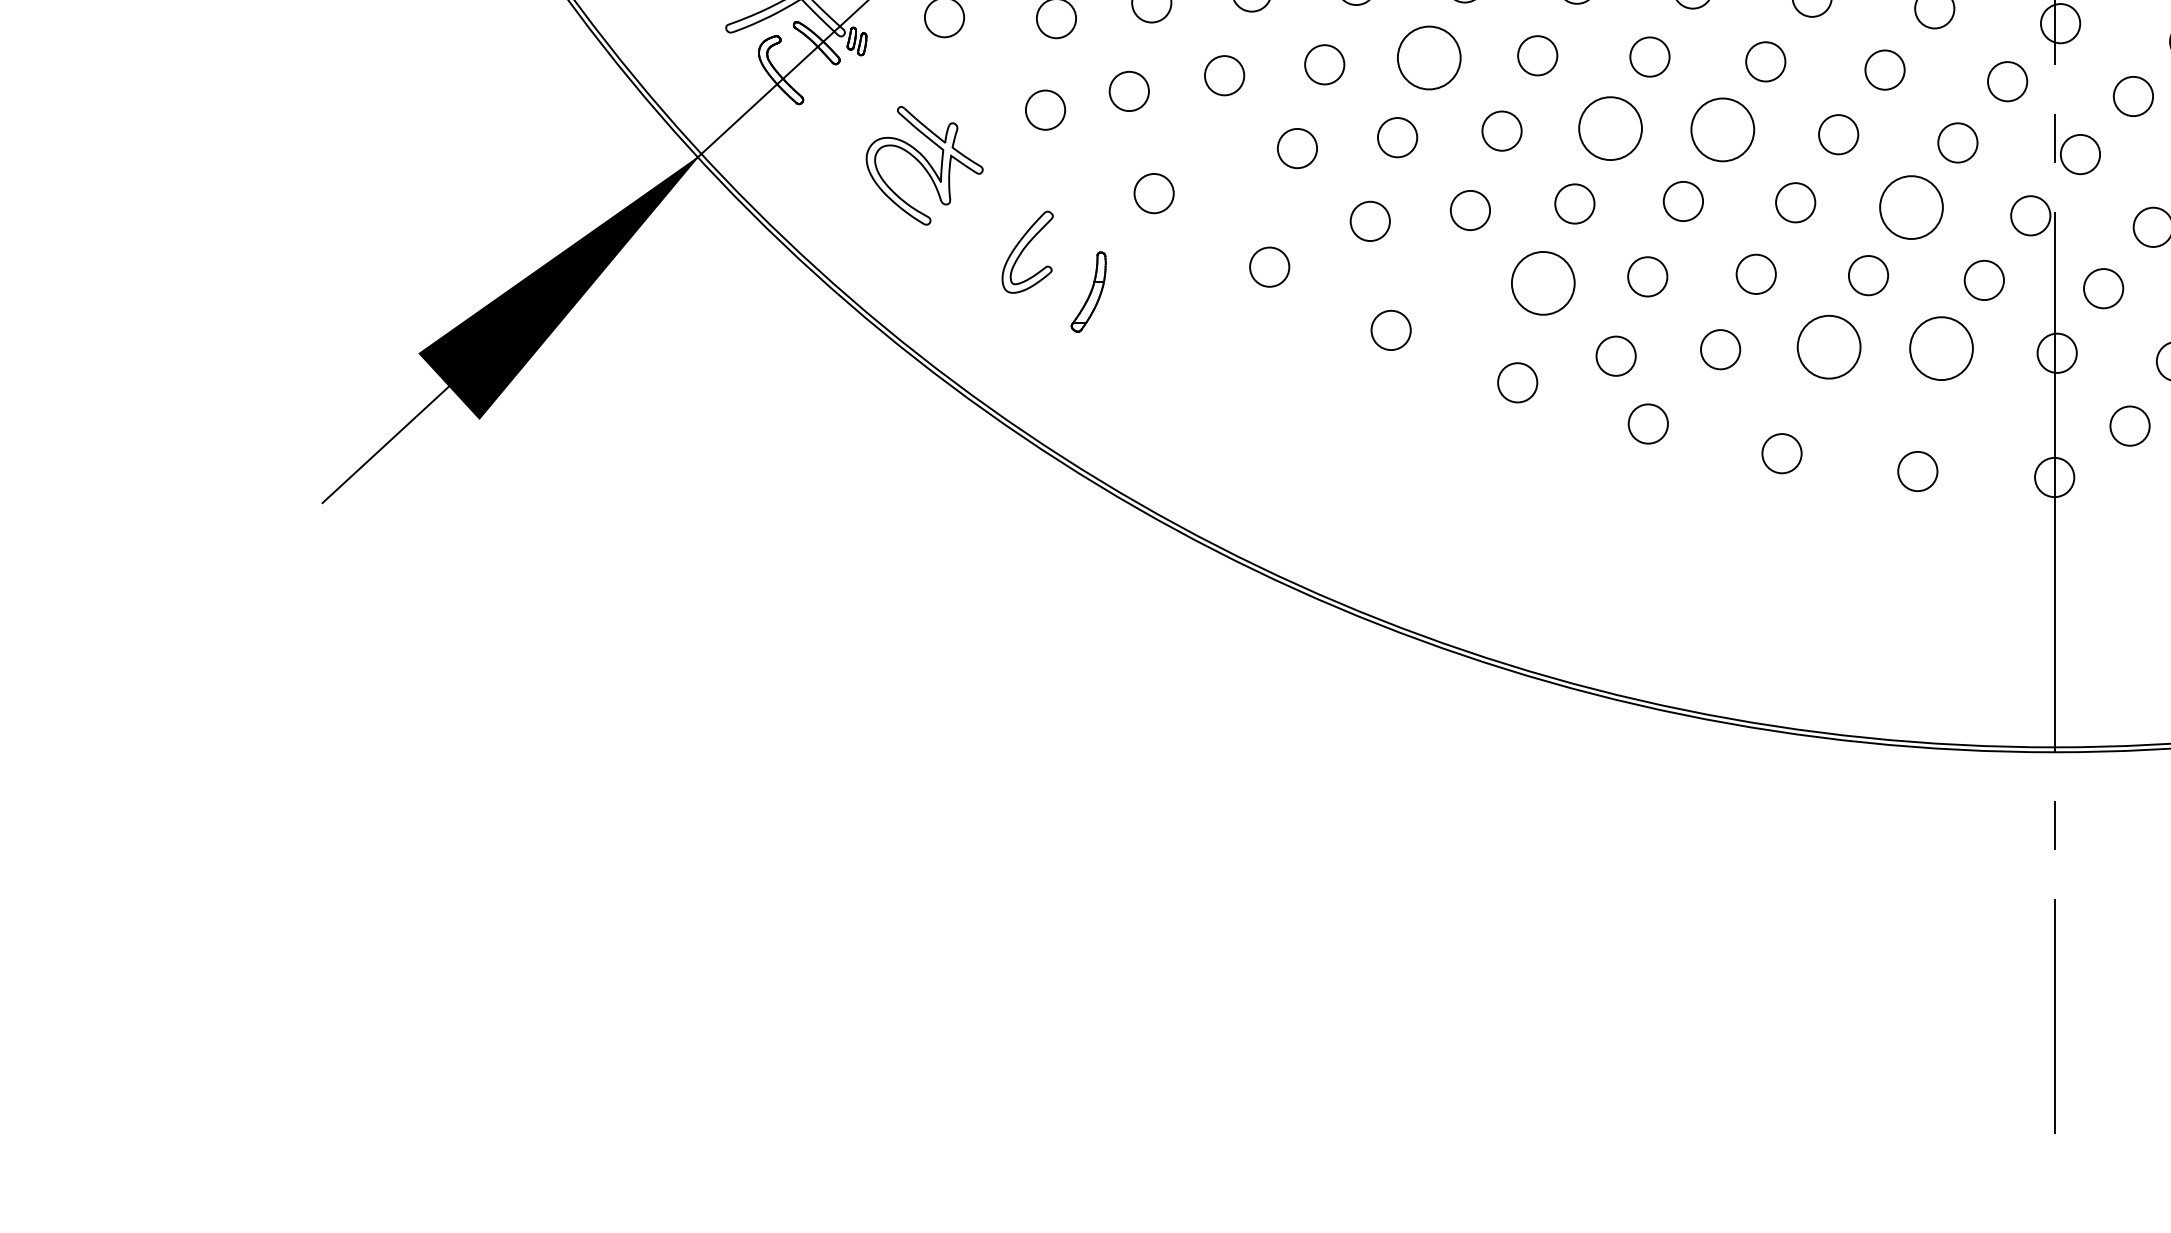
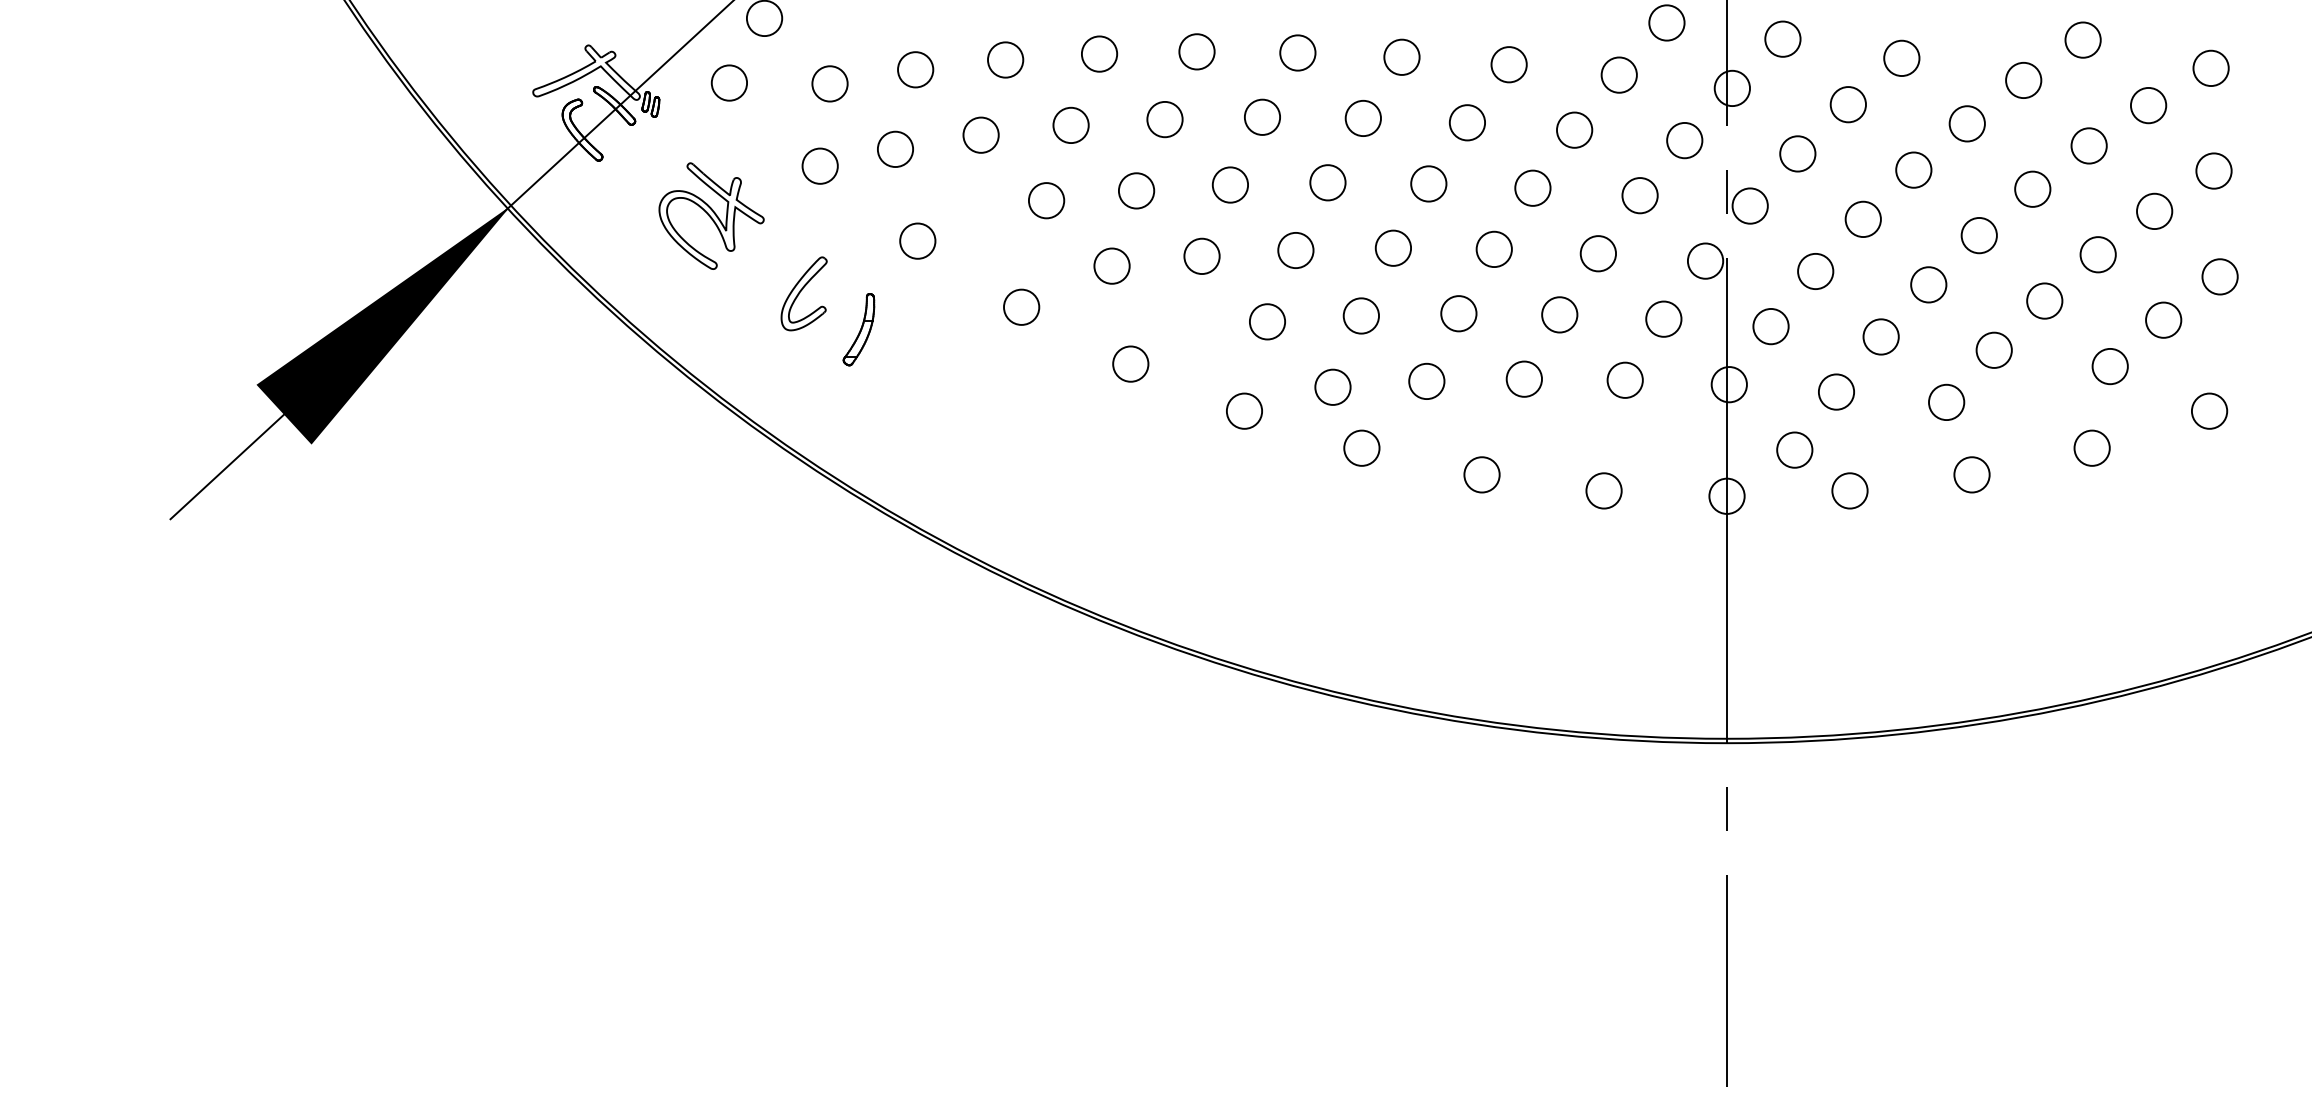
circle: (1428, 58) -> (1164, 119), size x0.62
circle: (1610, 128) -> (1327, 182), size x0.62
circle: (1722, 129) -> (1428, 183), size x0.62
circle: (1911, 207) -> (1598, 253), size x0.62
circle: (1543, 282) -> (1267, 321), size x0.62
circle: (1829, 346) -> (1524, 378), size x0.62
circle: (1940, 347) -> (1624, 379), size x0.62

